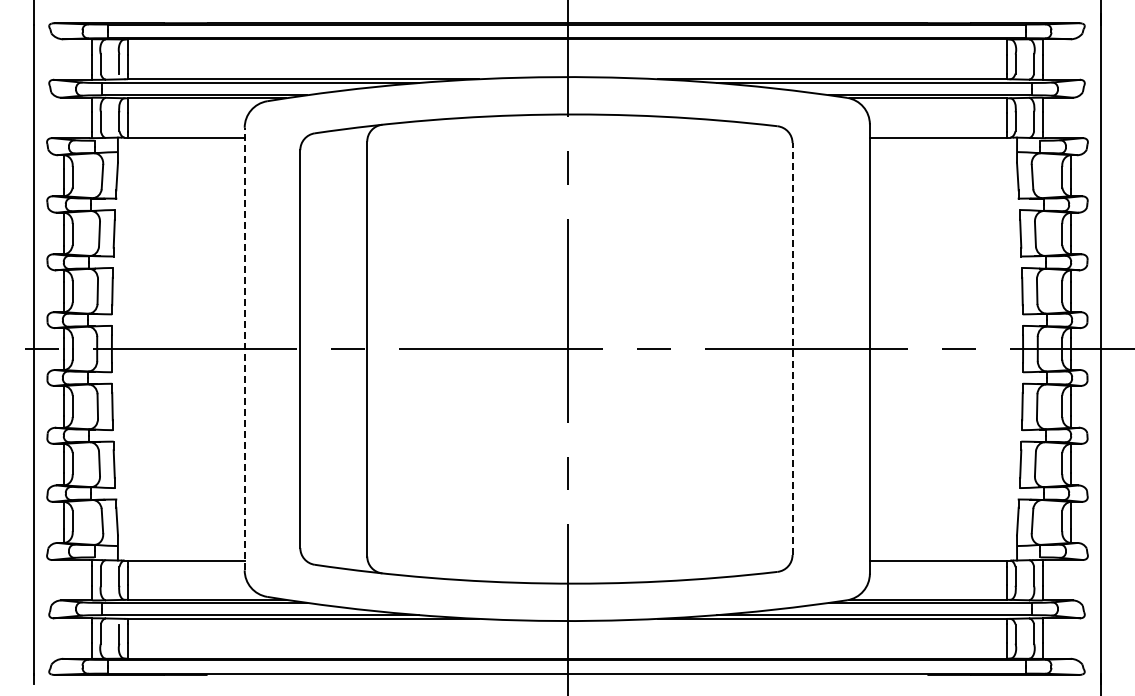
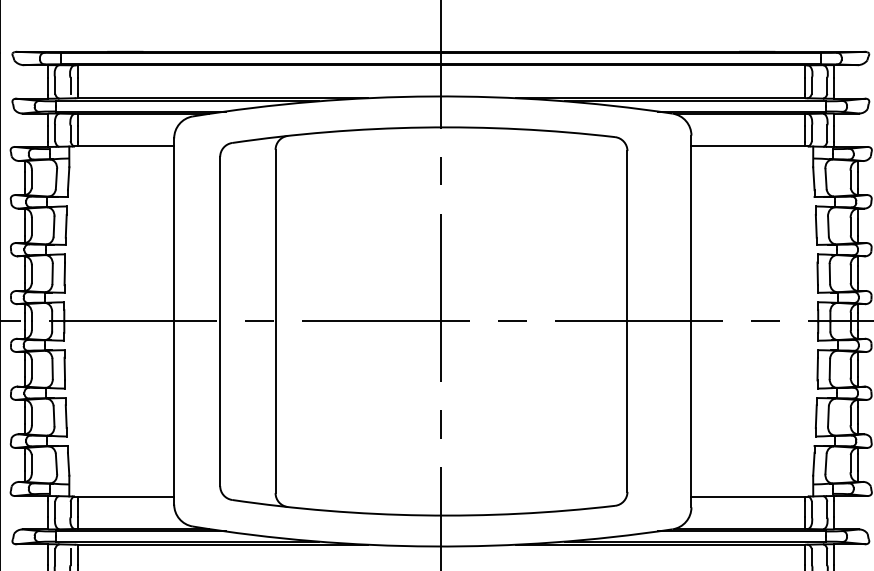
line: (244, 348) -> (174, 321), dashed -> solid
line: (792, 349) -> (627, 321), dashed -> solid

